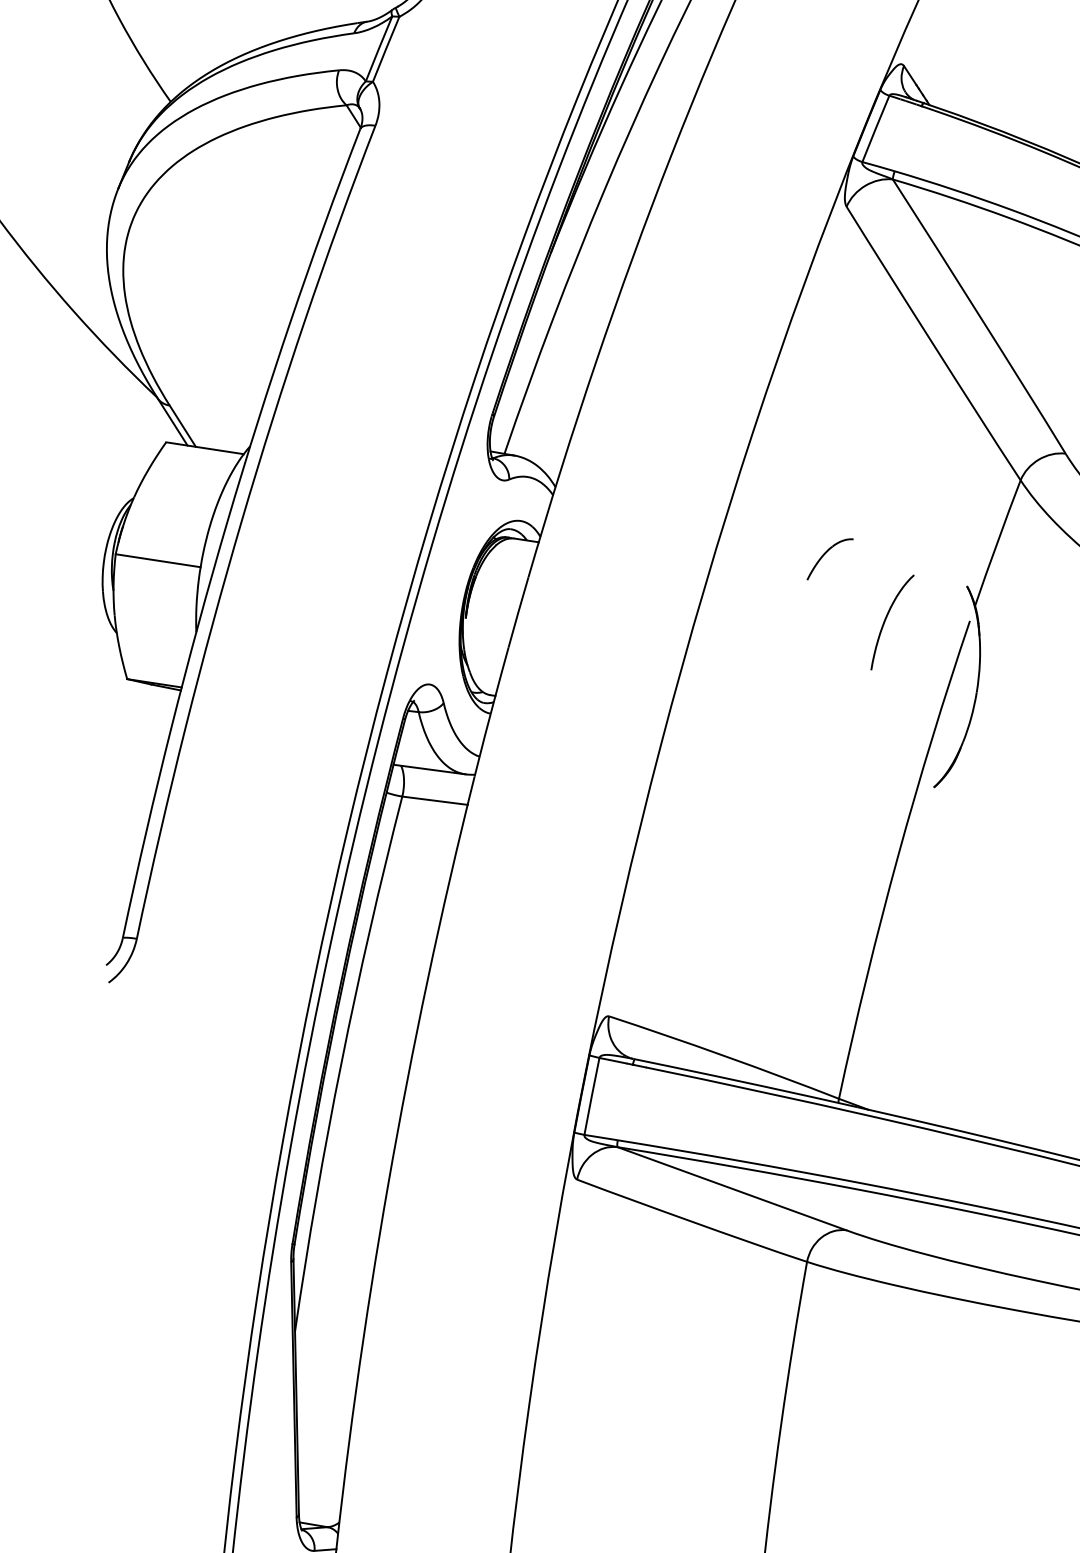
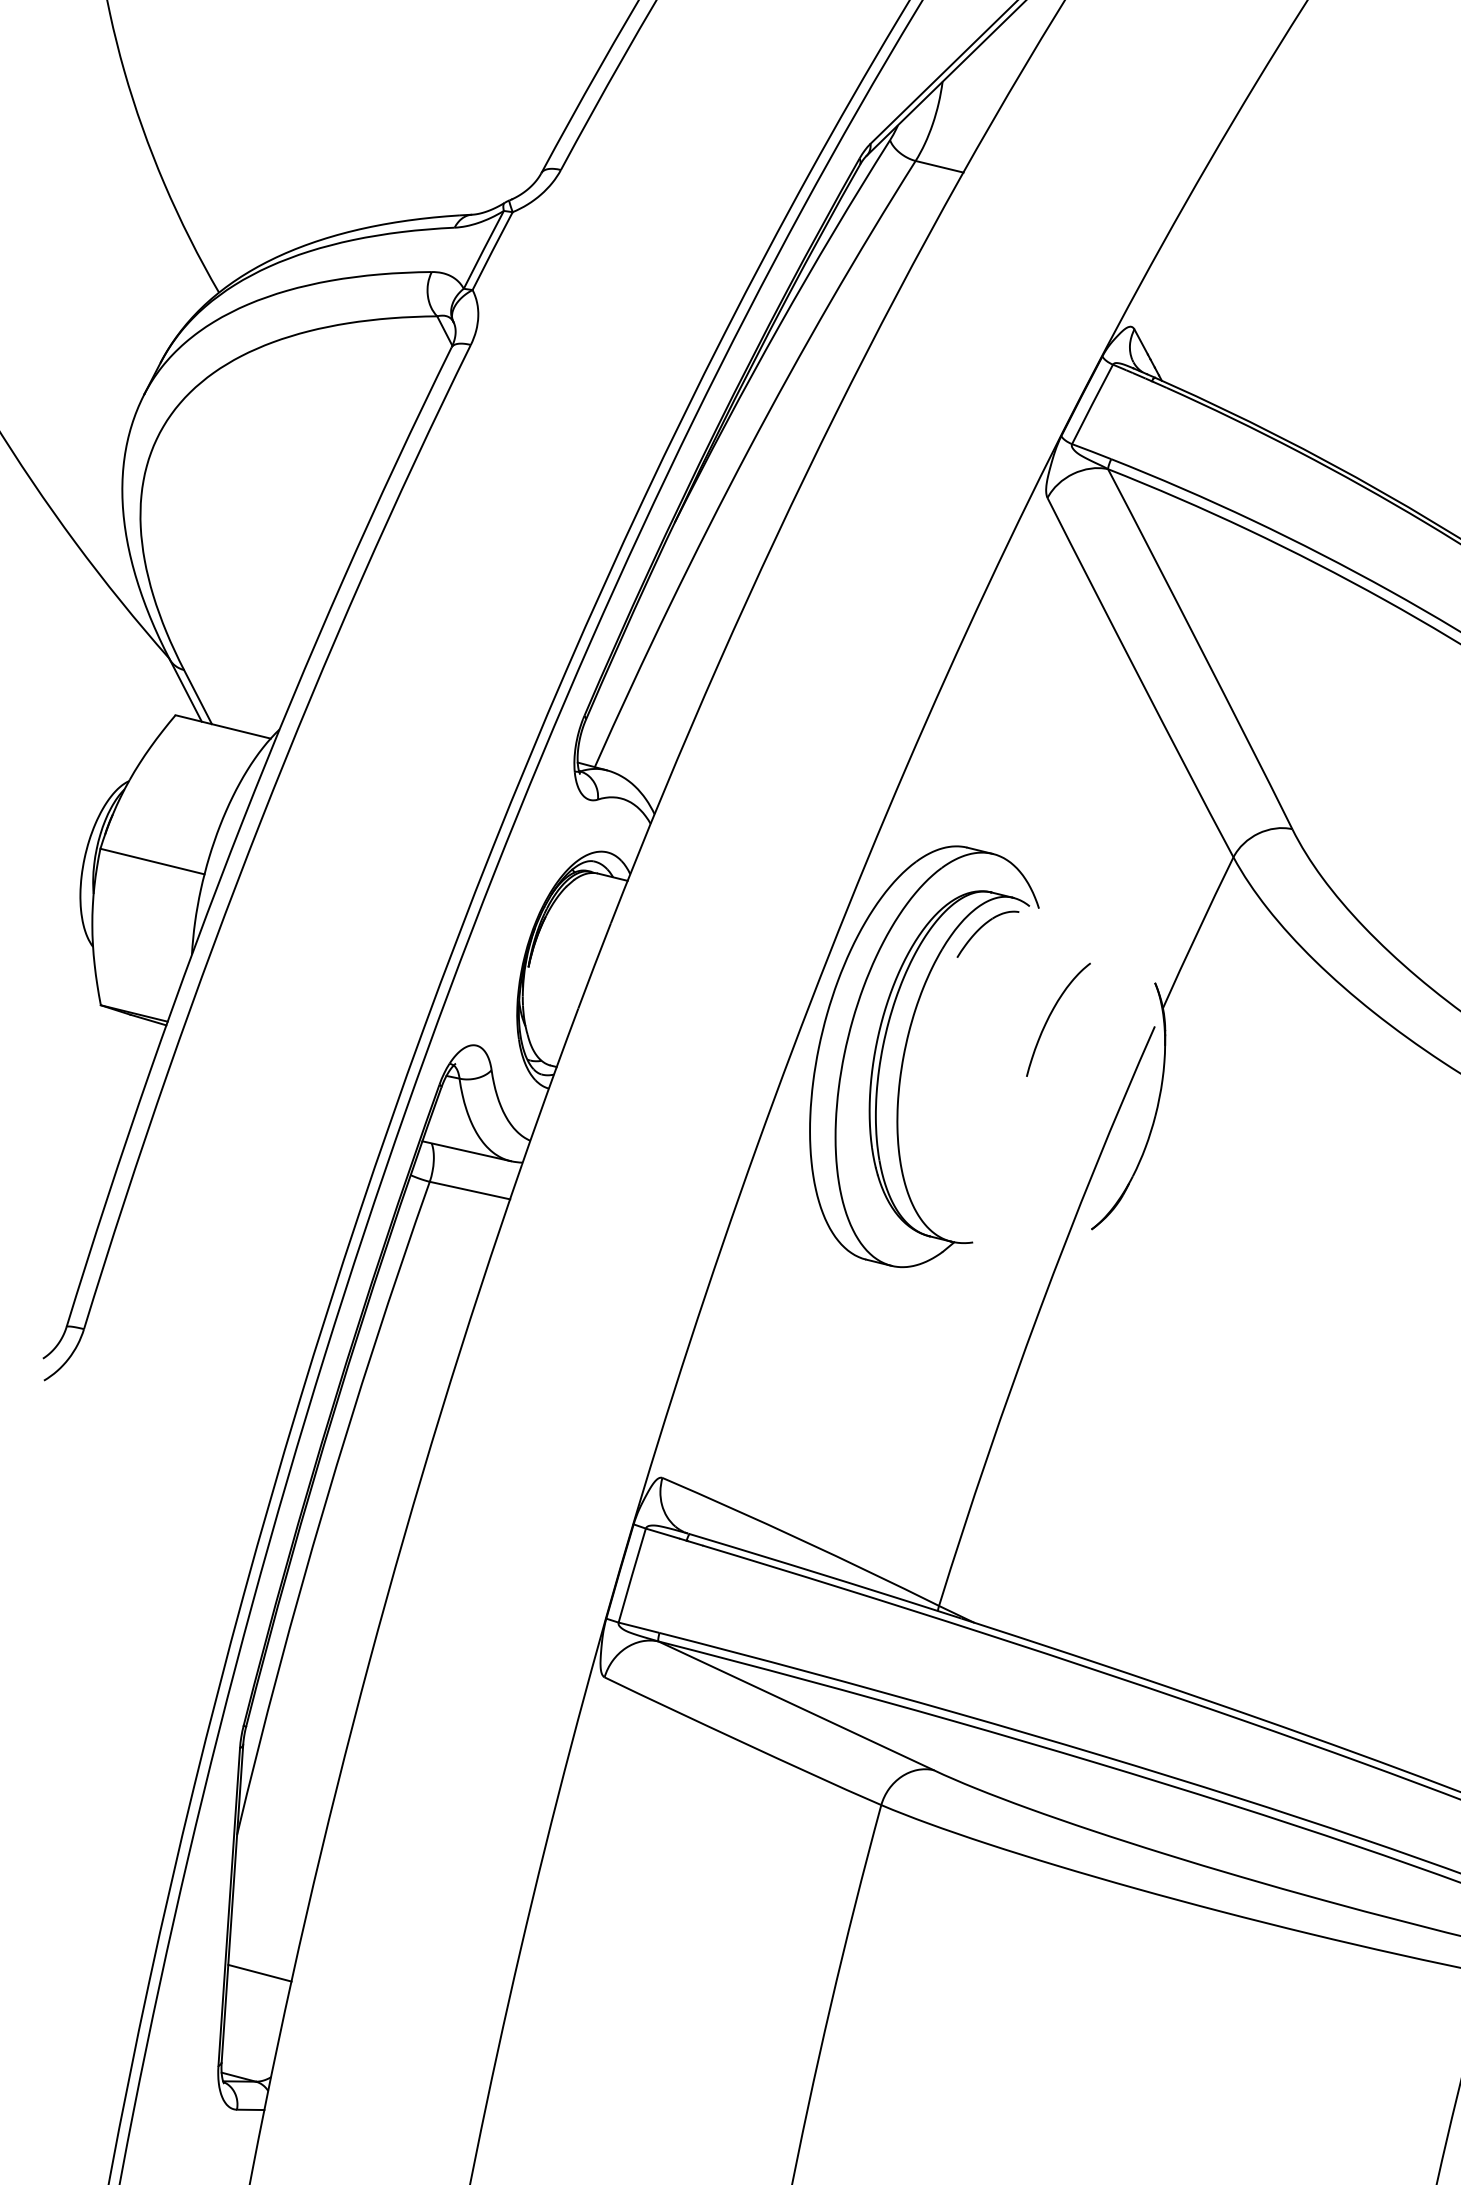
part: (772, 660) -> (905, 1053), added
line: (322, 1439) -> (259, 1972), added

